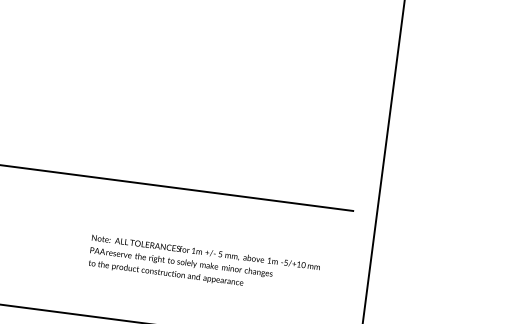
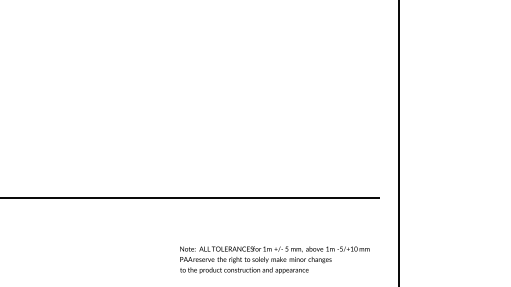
part: (203, 264) -> (274, 259), moved

